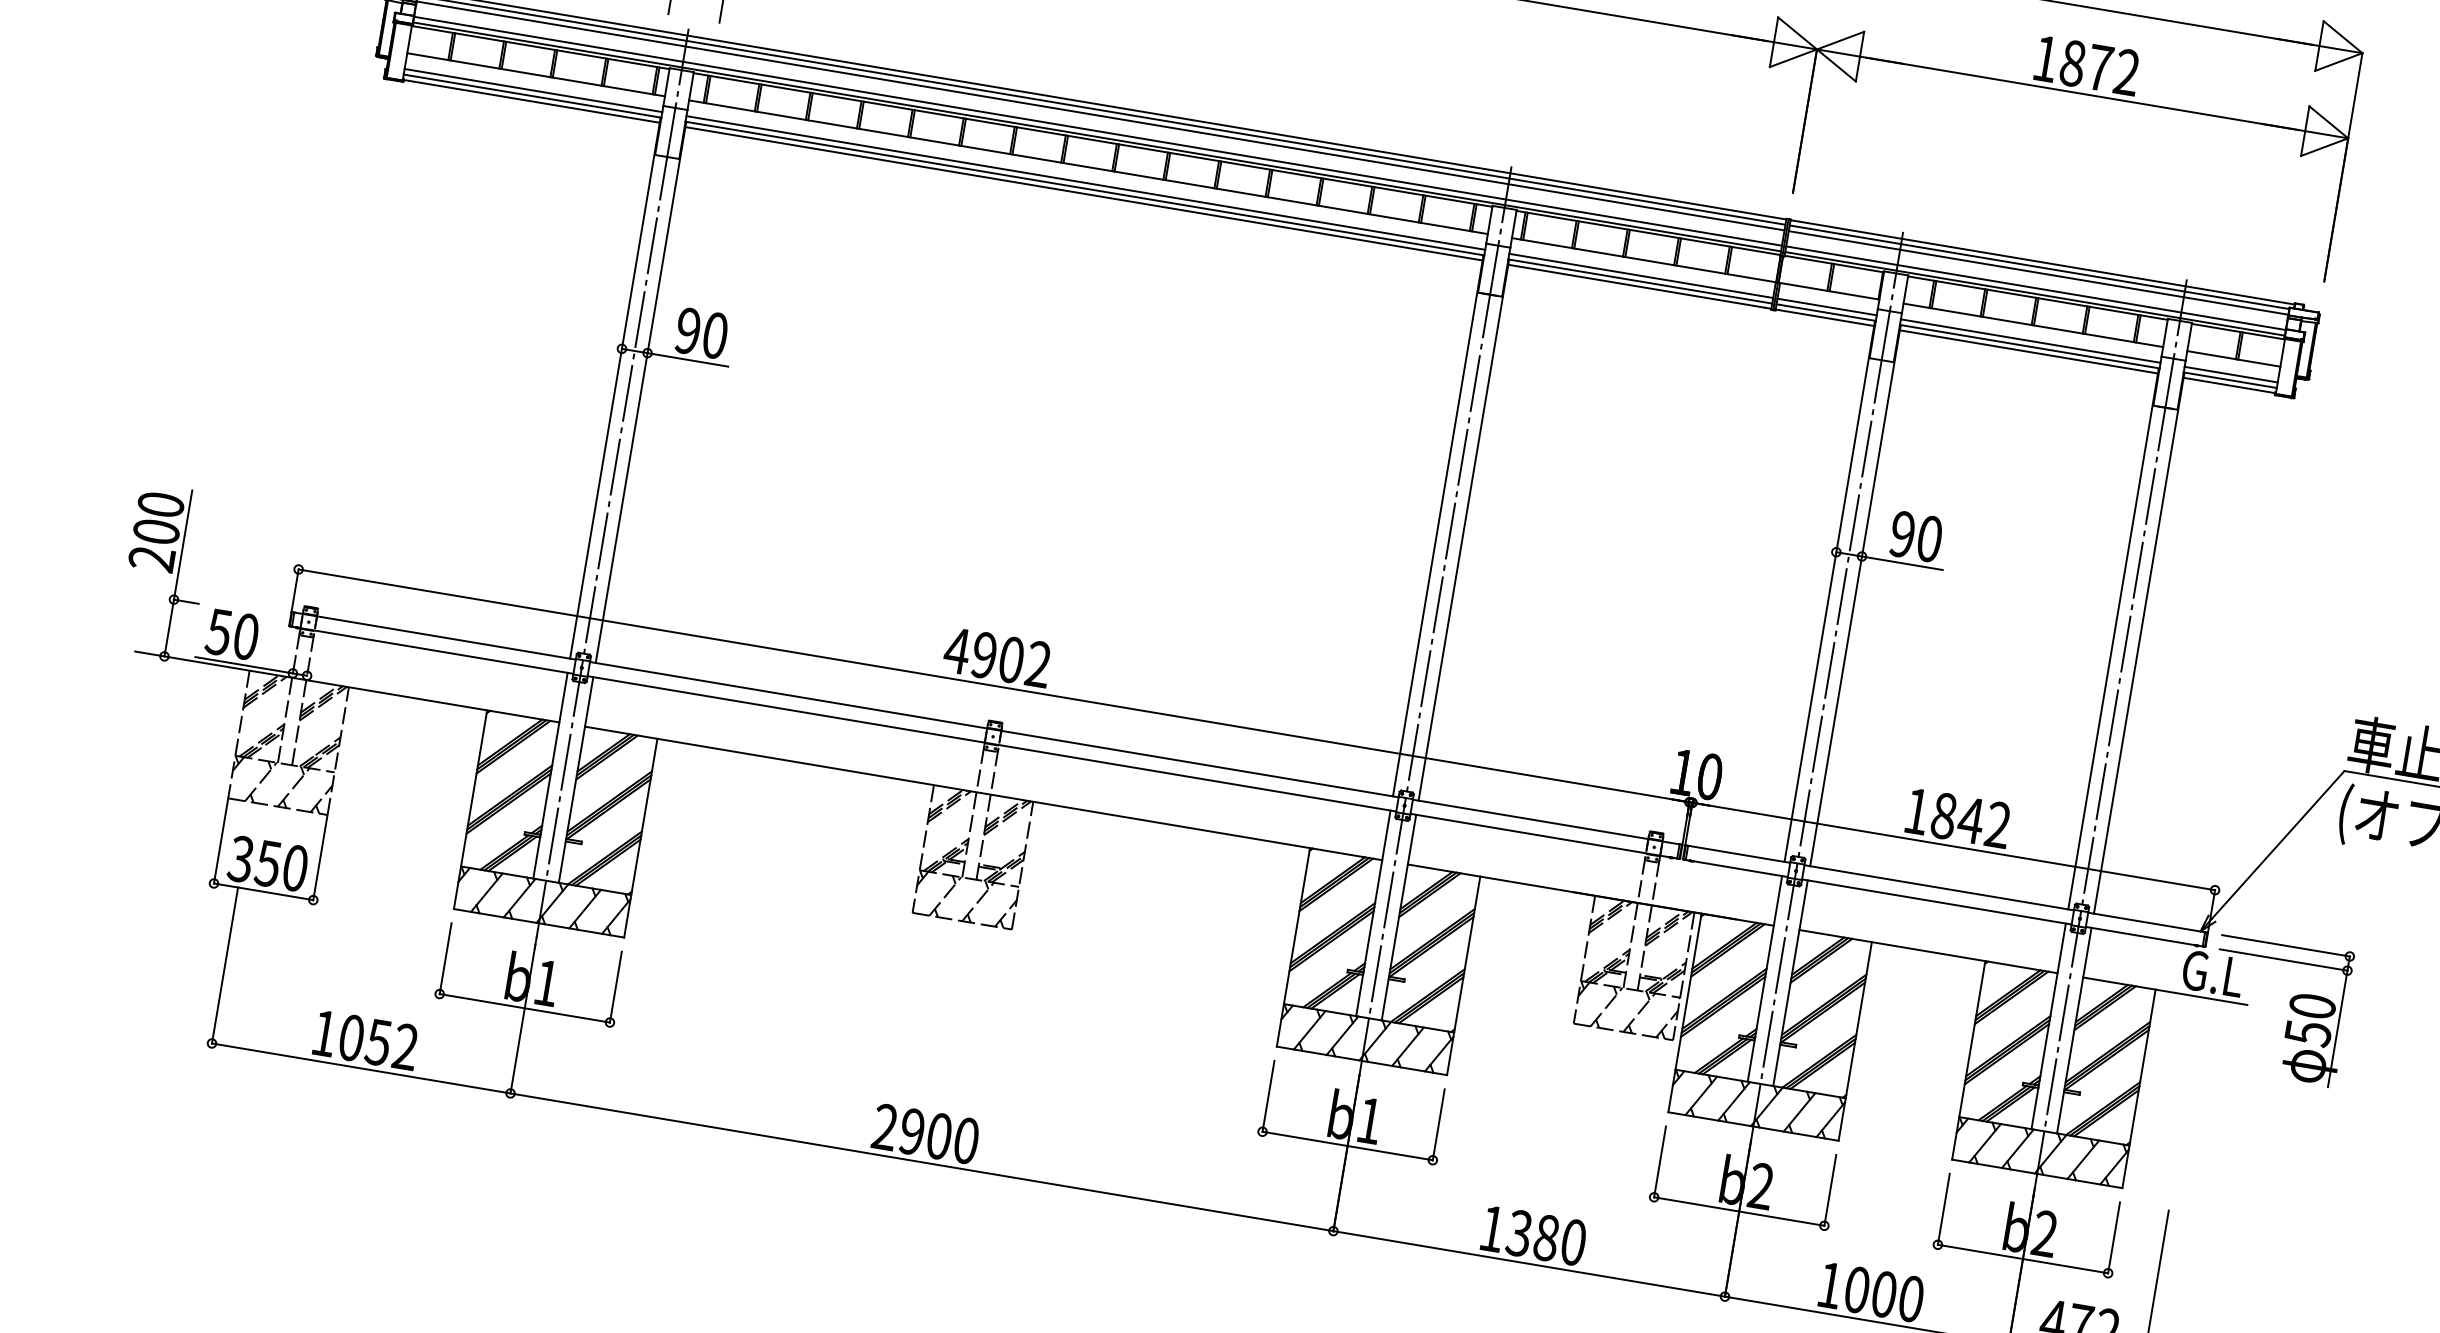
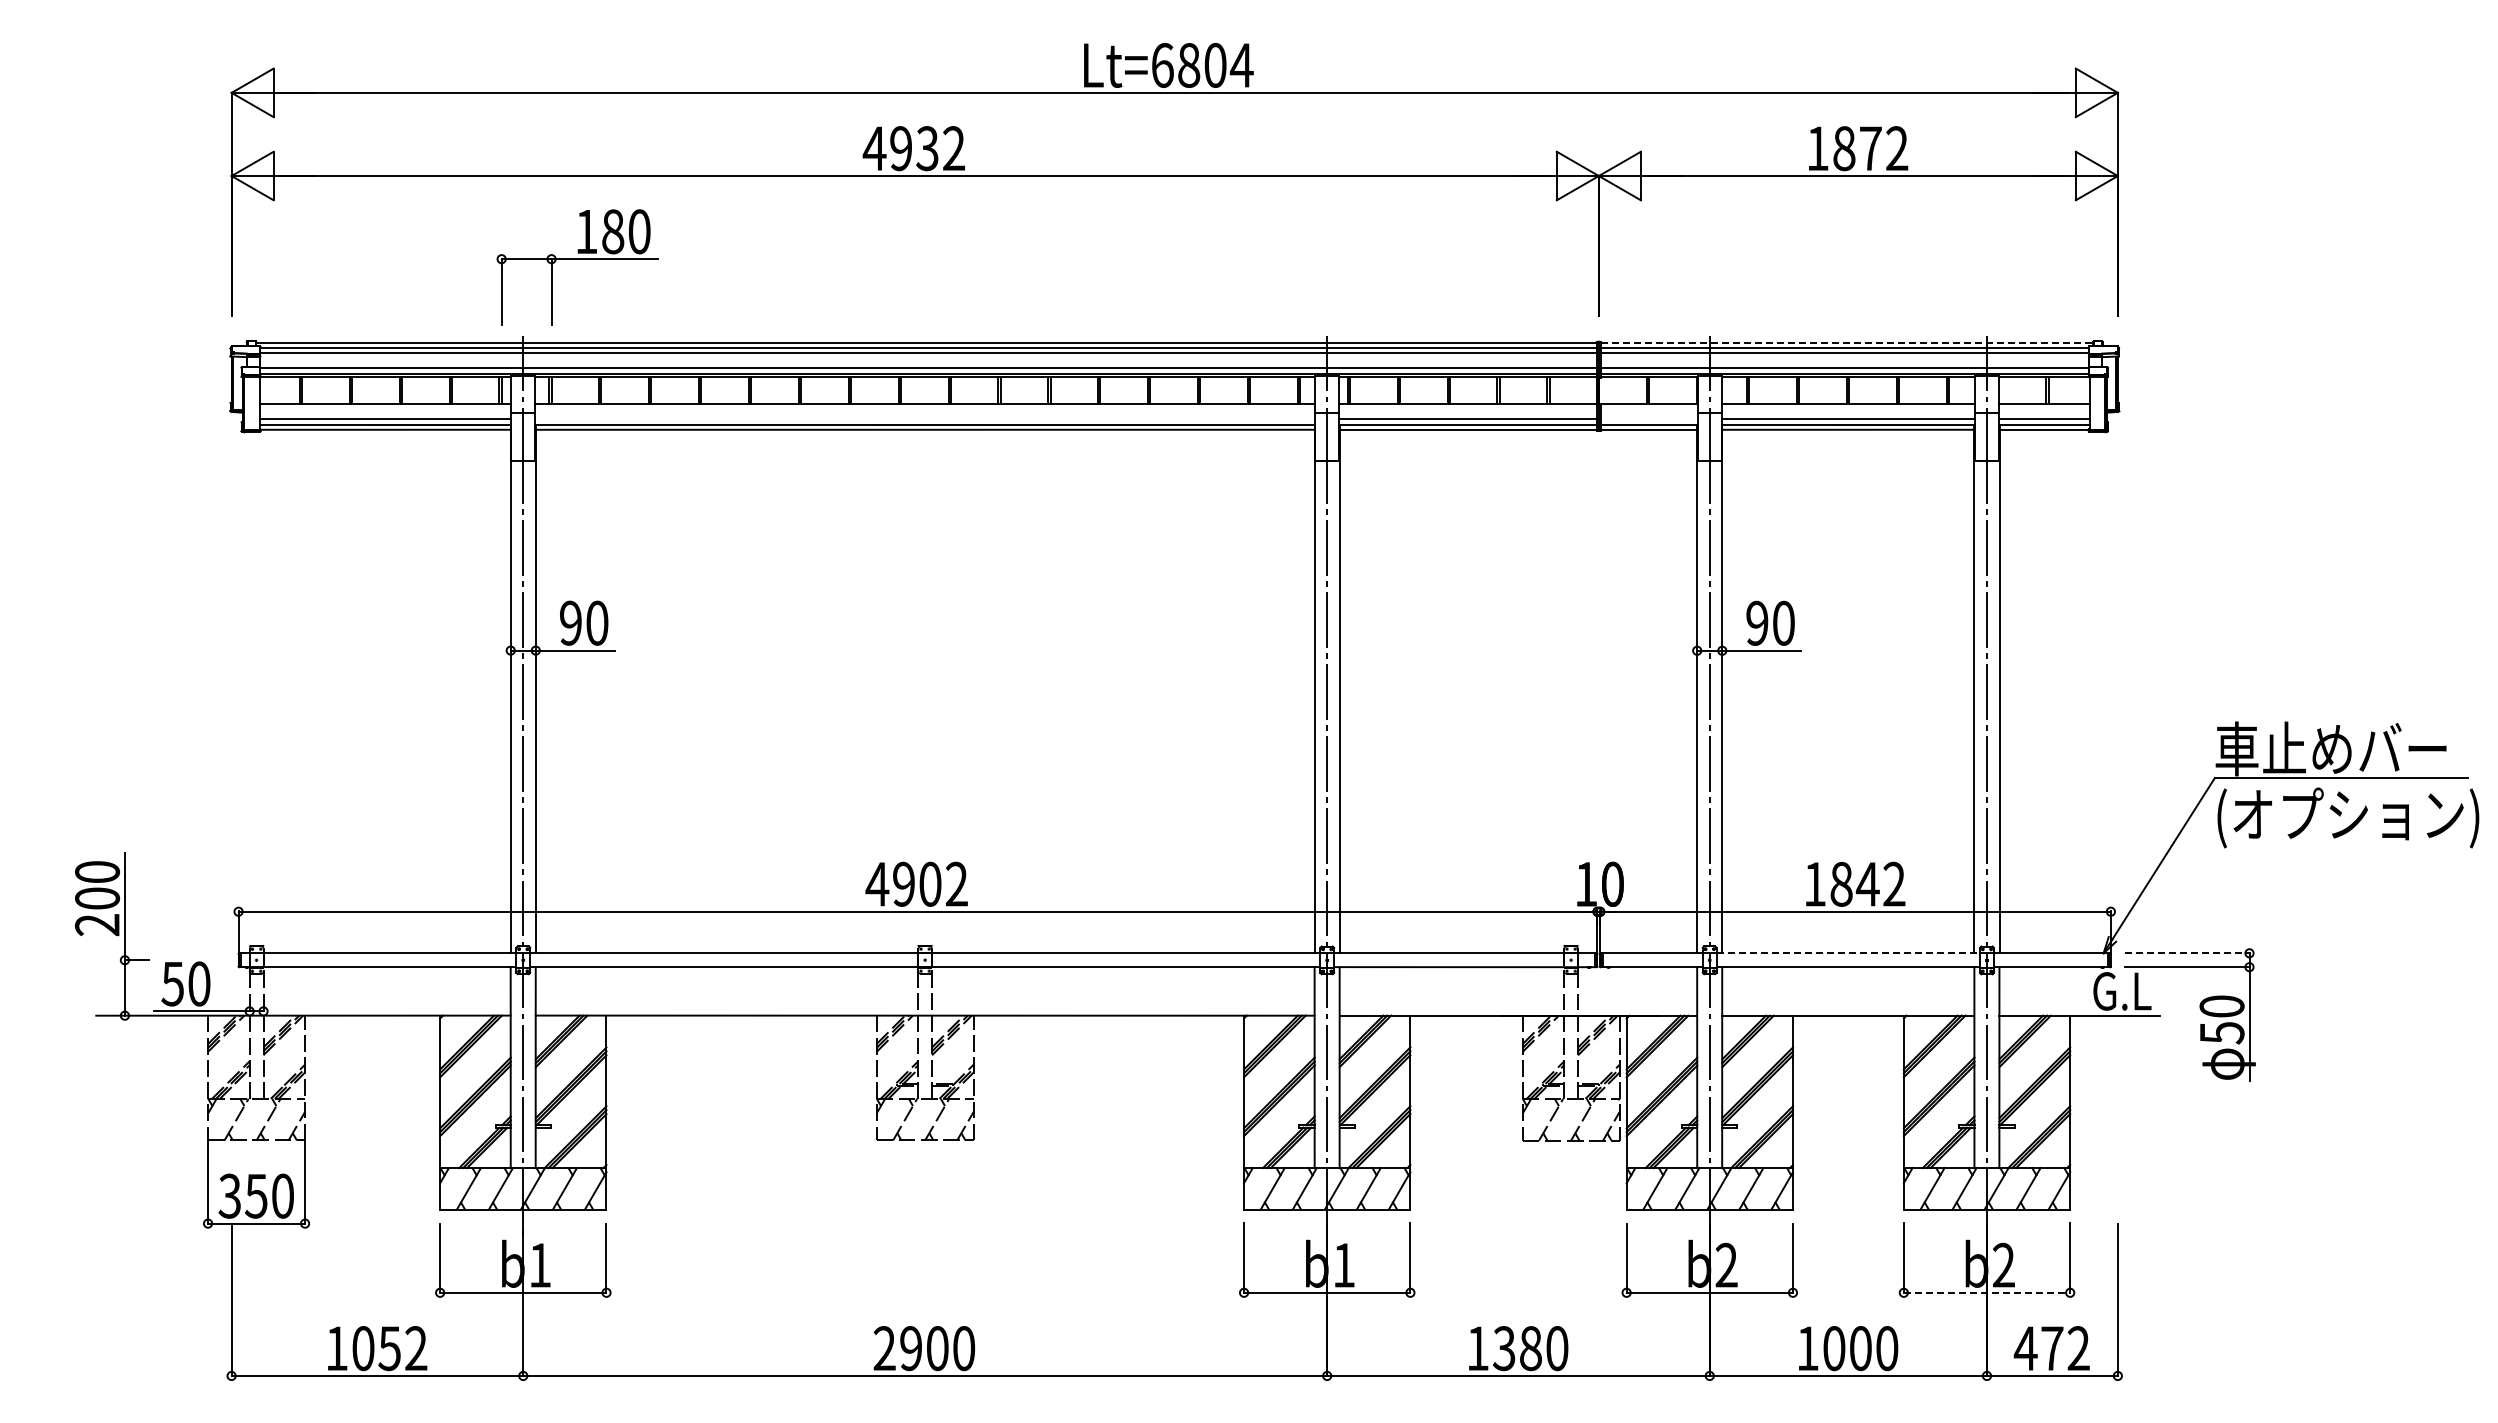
line: (1086, 183) -> (925, 419), removed
line: (2042, 262) -> (1847, 342), solid -> dashed
line: (1826, 307) -> (1648, 419), removed
line: (1939, 887) -> (1848, 953), solid -> dashed
line: (2286, 946) -> (2187, 953), solid -> dashed
line: (2023, 1258) -> (1987, 1292), solid -> dashed

